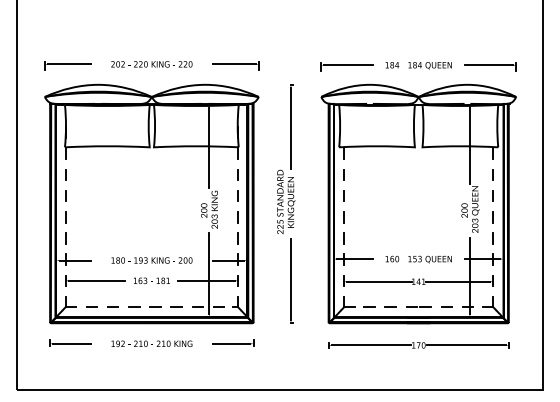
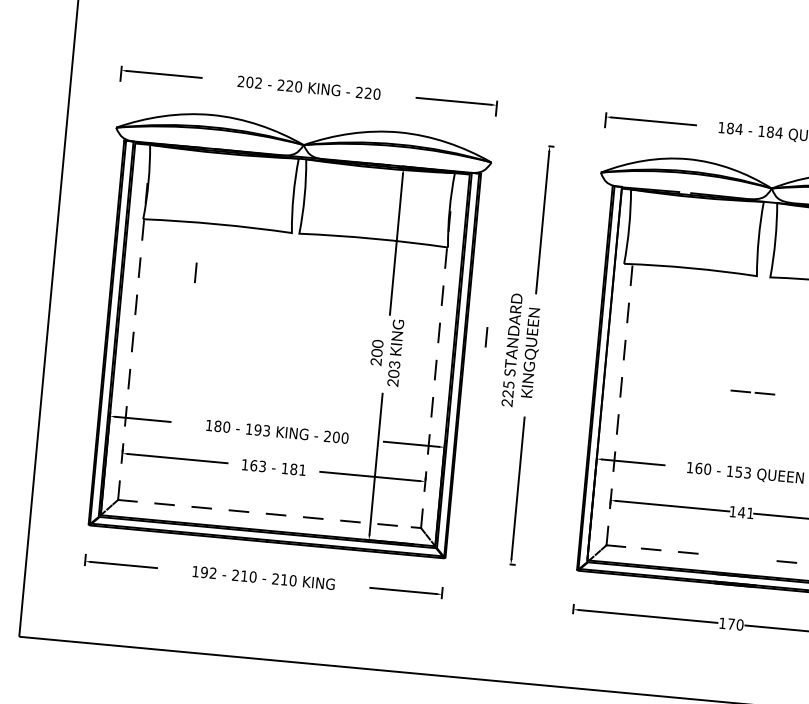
line: (97, 174) -> (195, 272), added
line: (264, 195) -> (485, 336), added
line: (417, 306) -> (750, 390), moved

